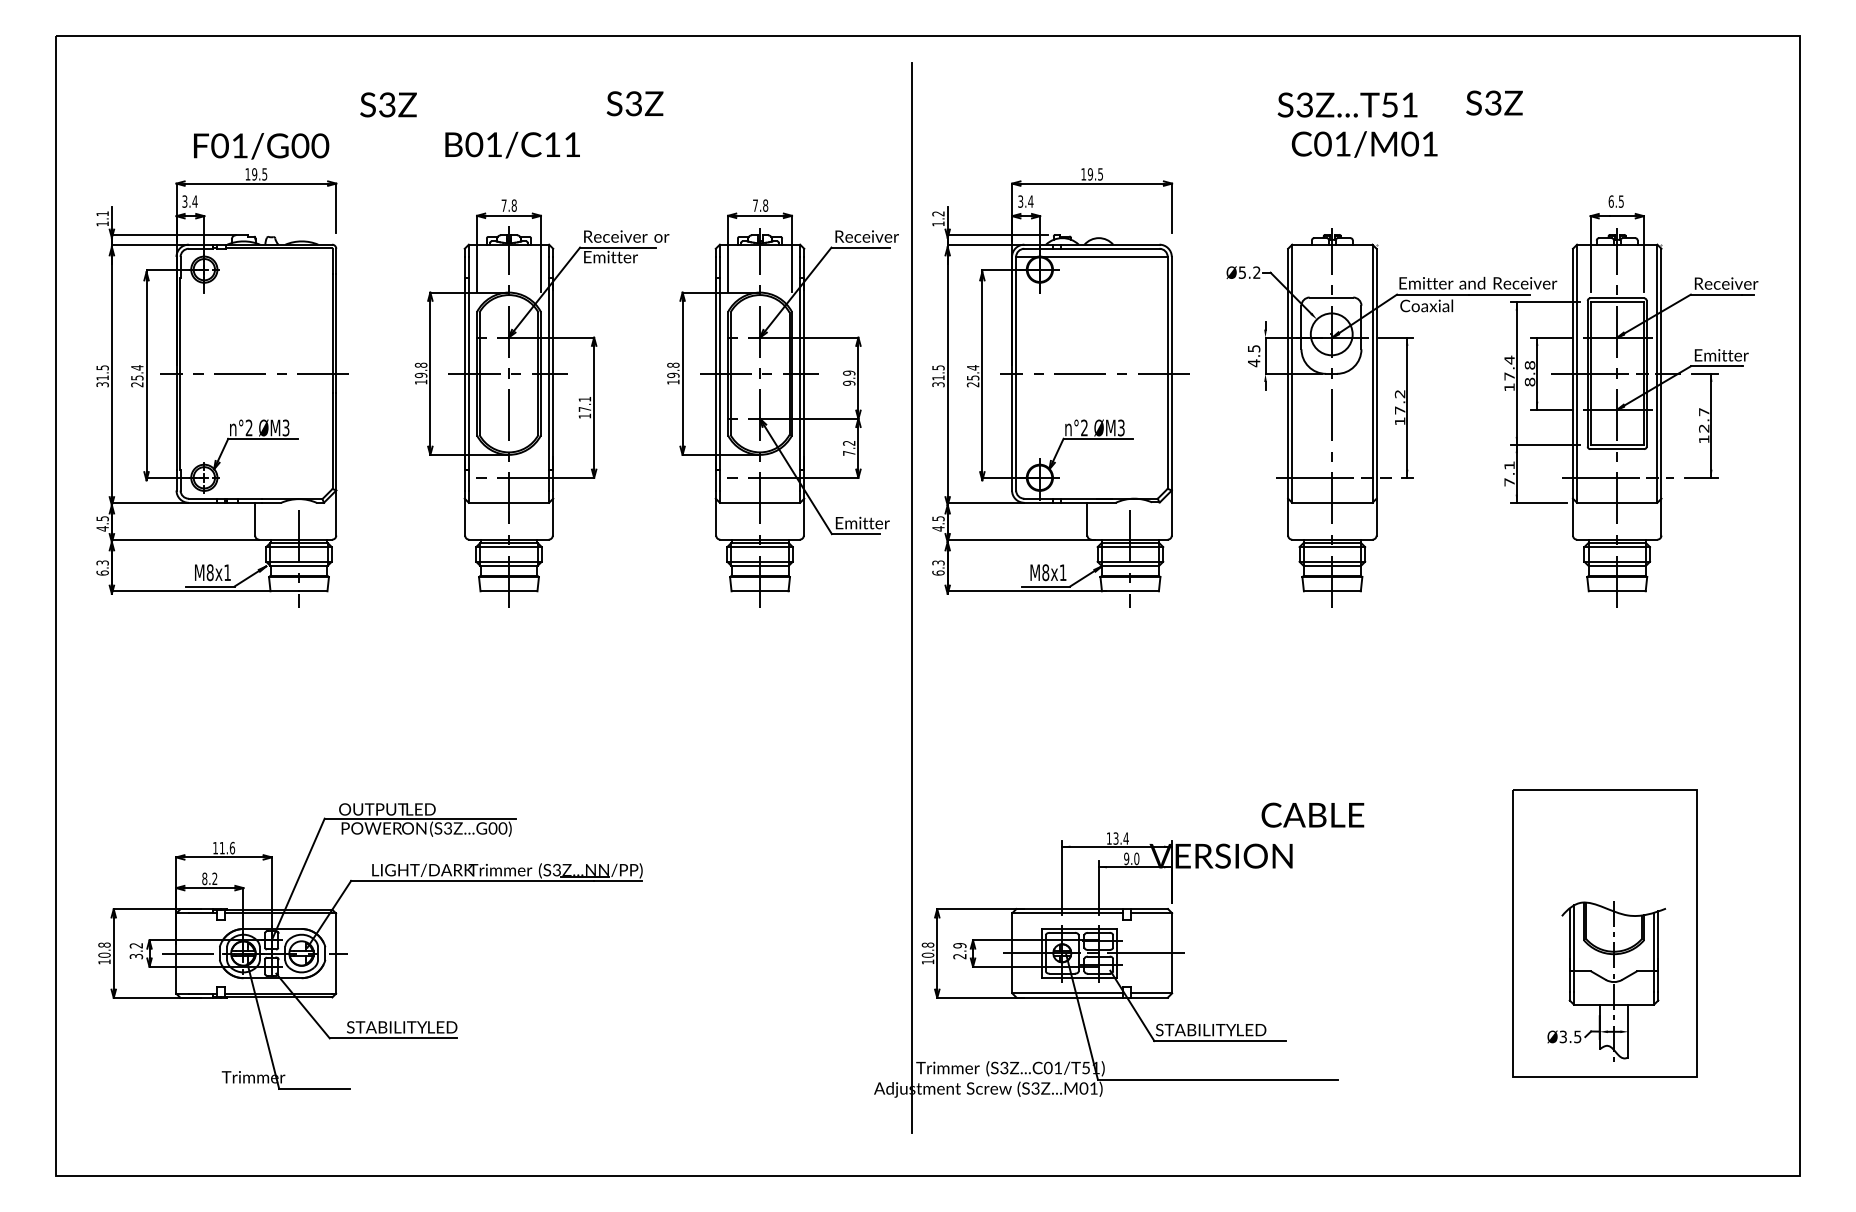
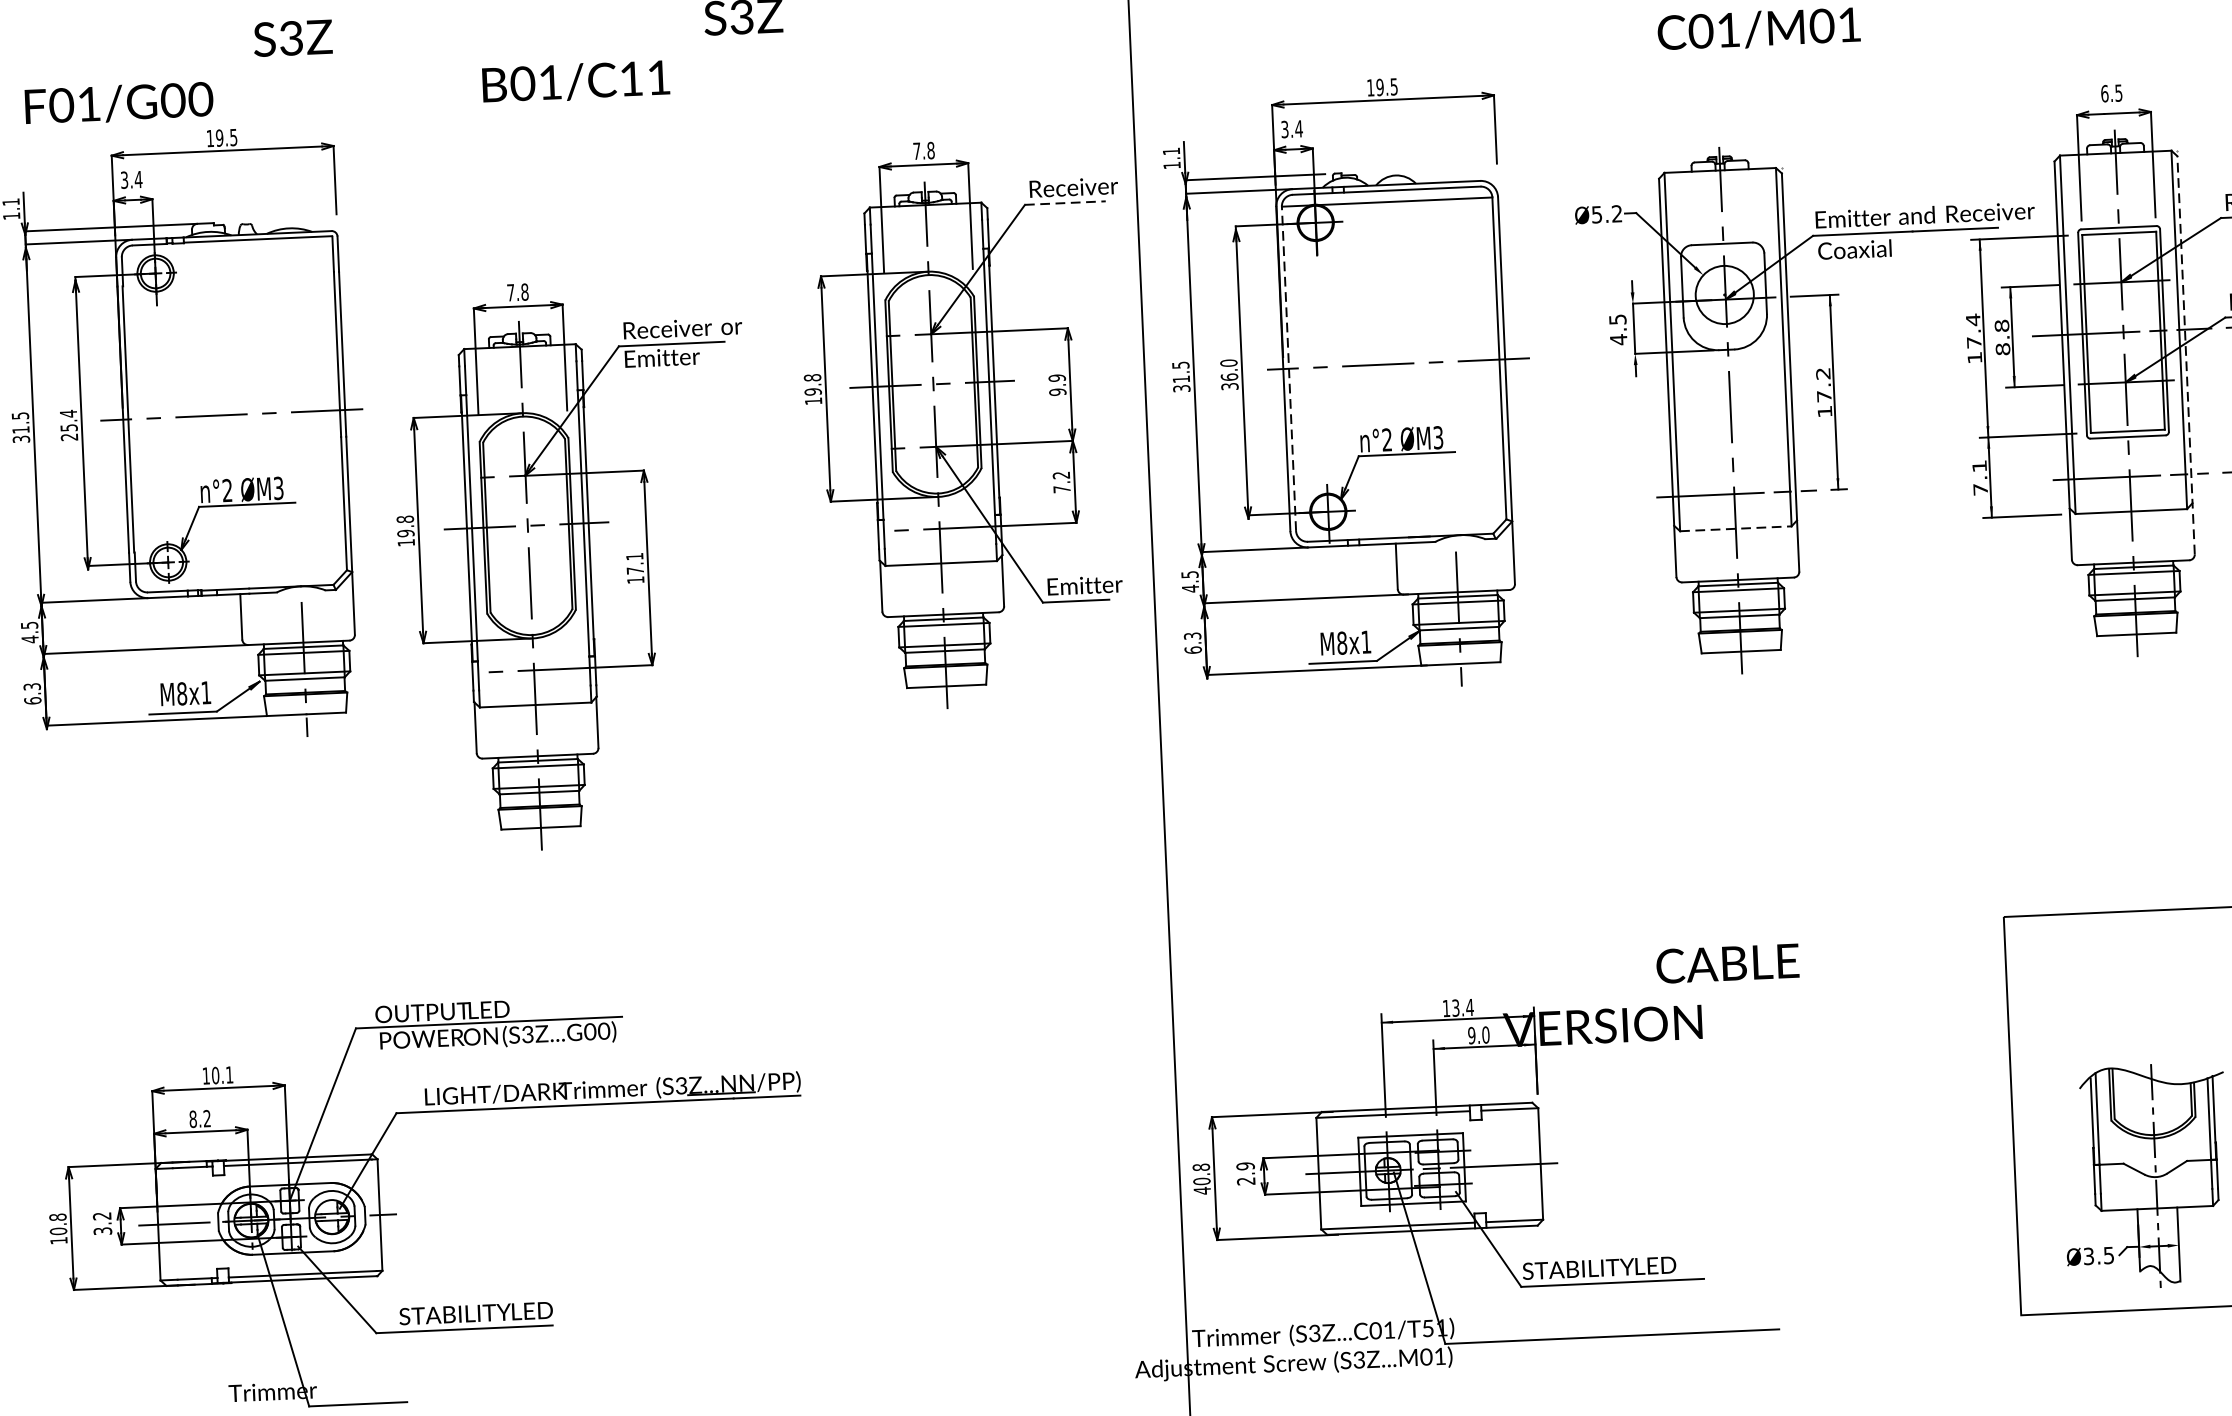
text: (305, 125) -> (179, 71), moved
text: (938, 213) -> (1171, 151), 1.2 -> 1.1
line: (861, 247) -> (1066, 202), solid -> dashed
line: (1016, 373) -> (1289, 368), solid -> dashed
text: (972, 376) -> (1228, 375), 25.4 -> 36.0
line: (1661, 391) -> (2186, 354), solid -> dashed
part: (541, 403) -> (574, 565), moved
line: (1332, 502) -> (1736, 528), solid -> dashed
text: (227, 847) -> (222, 1074), 11.6 -> 10.1
text: (928, 961) -> (1202, 1190), 10.8 -> 40.8

